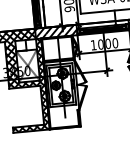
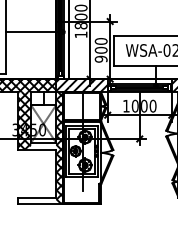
hatch: (29, 84) -> (43, 146), removed
hatch: (28, 128) -> (37, 200), removed

